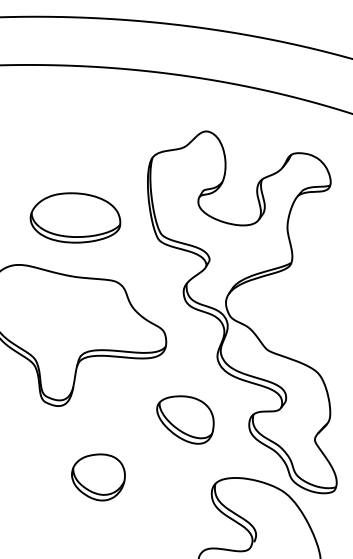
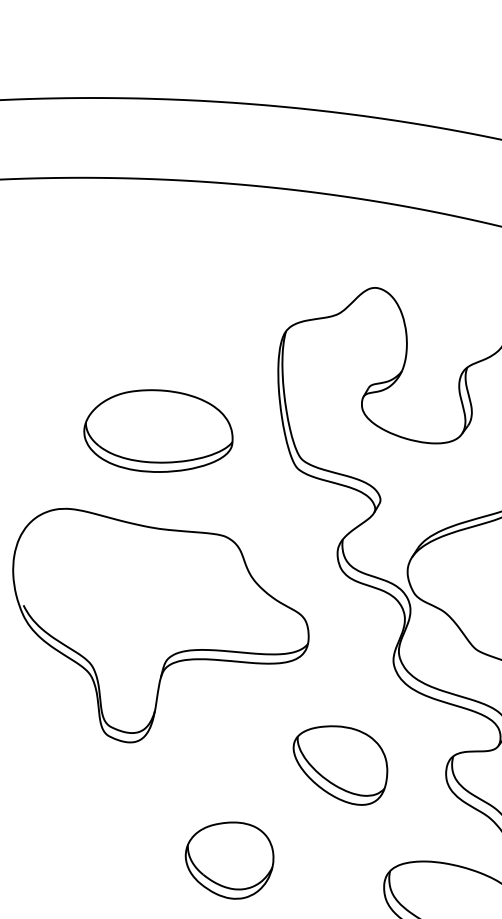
part: (98, 477) -> (229, 860), moved

